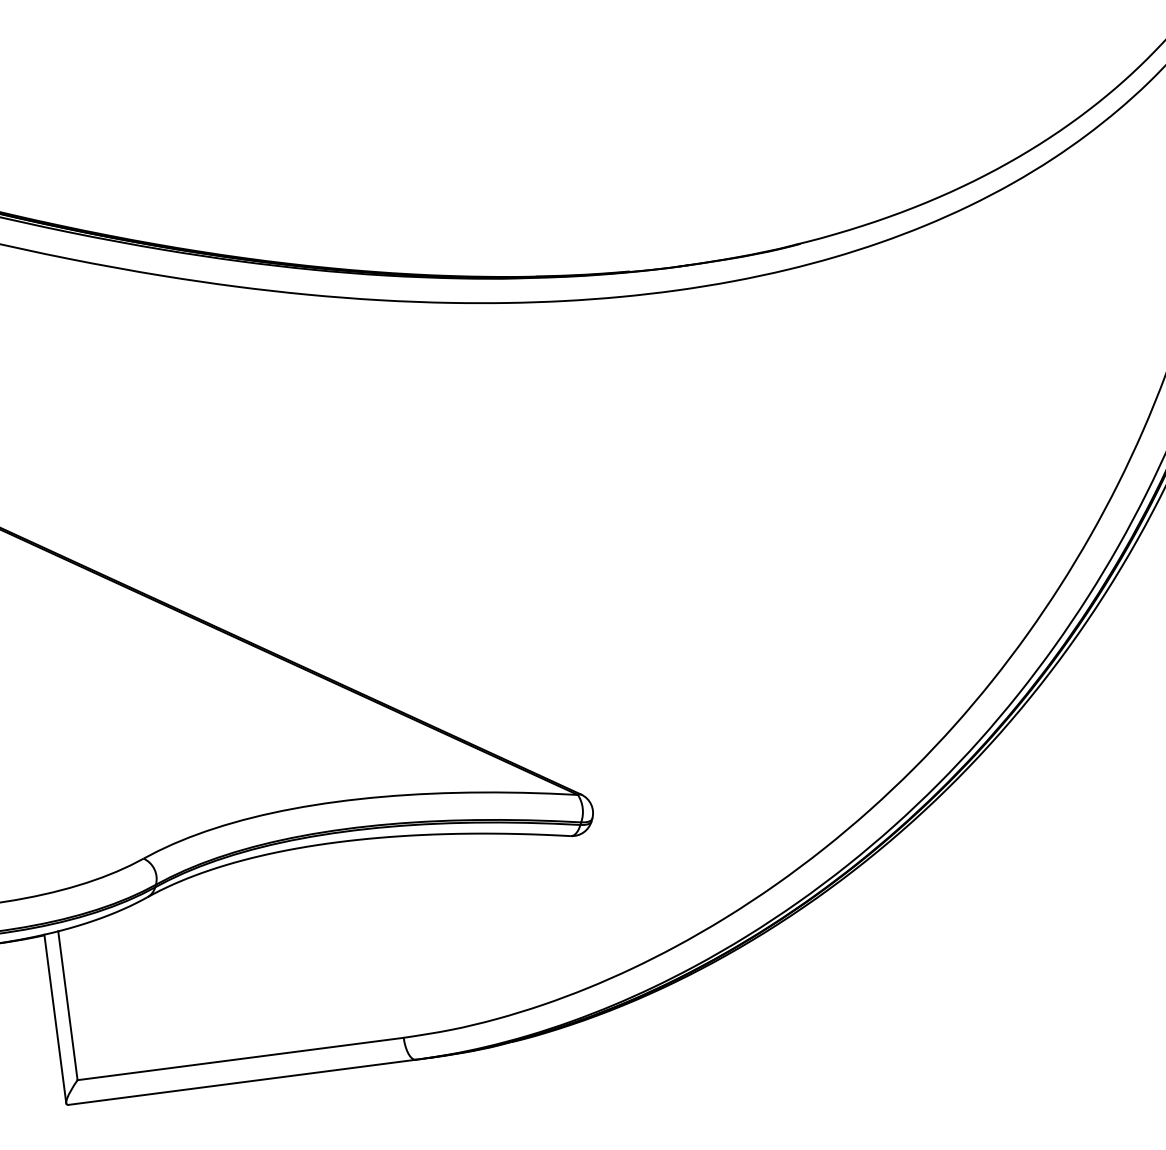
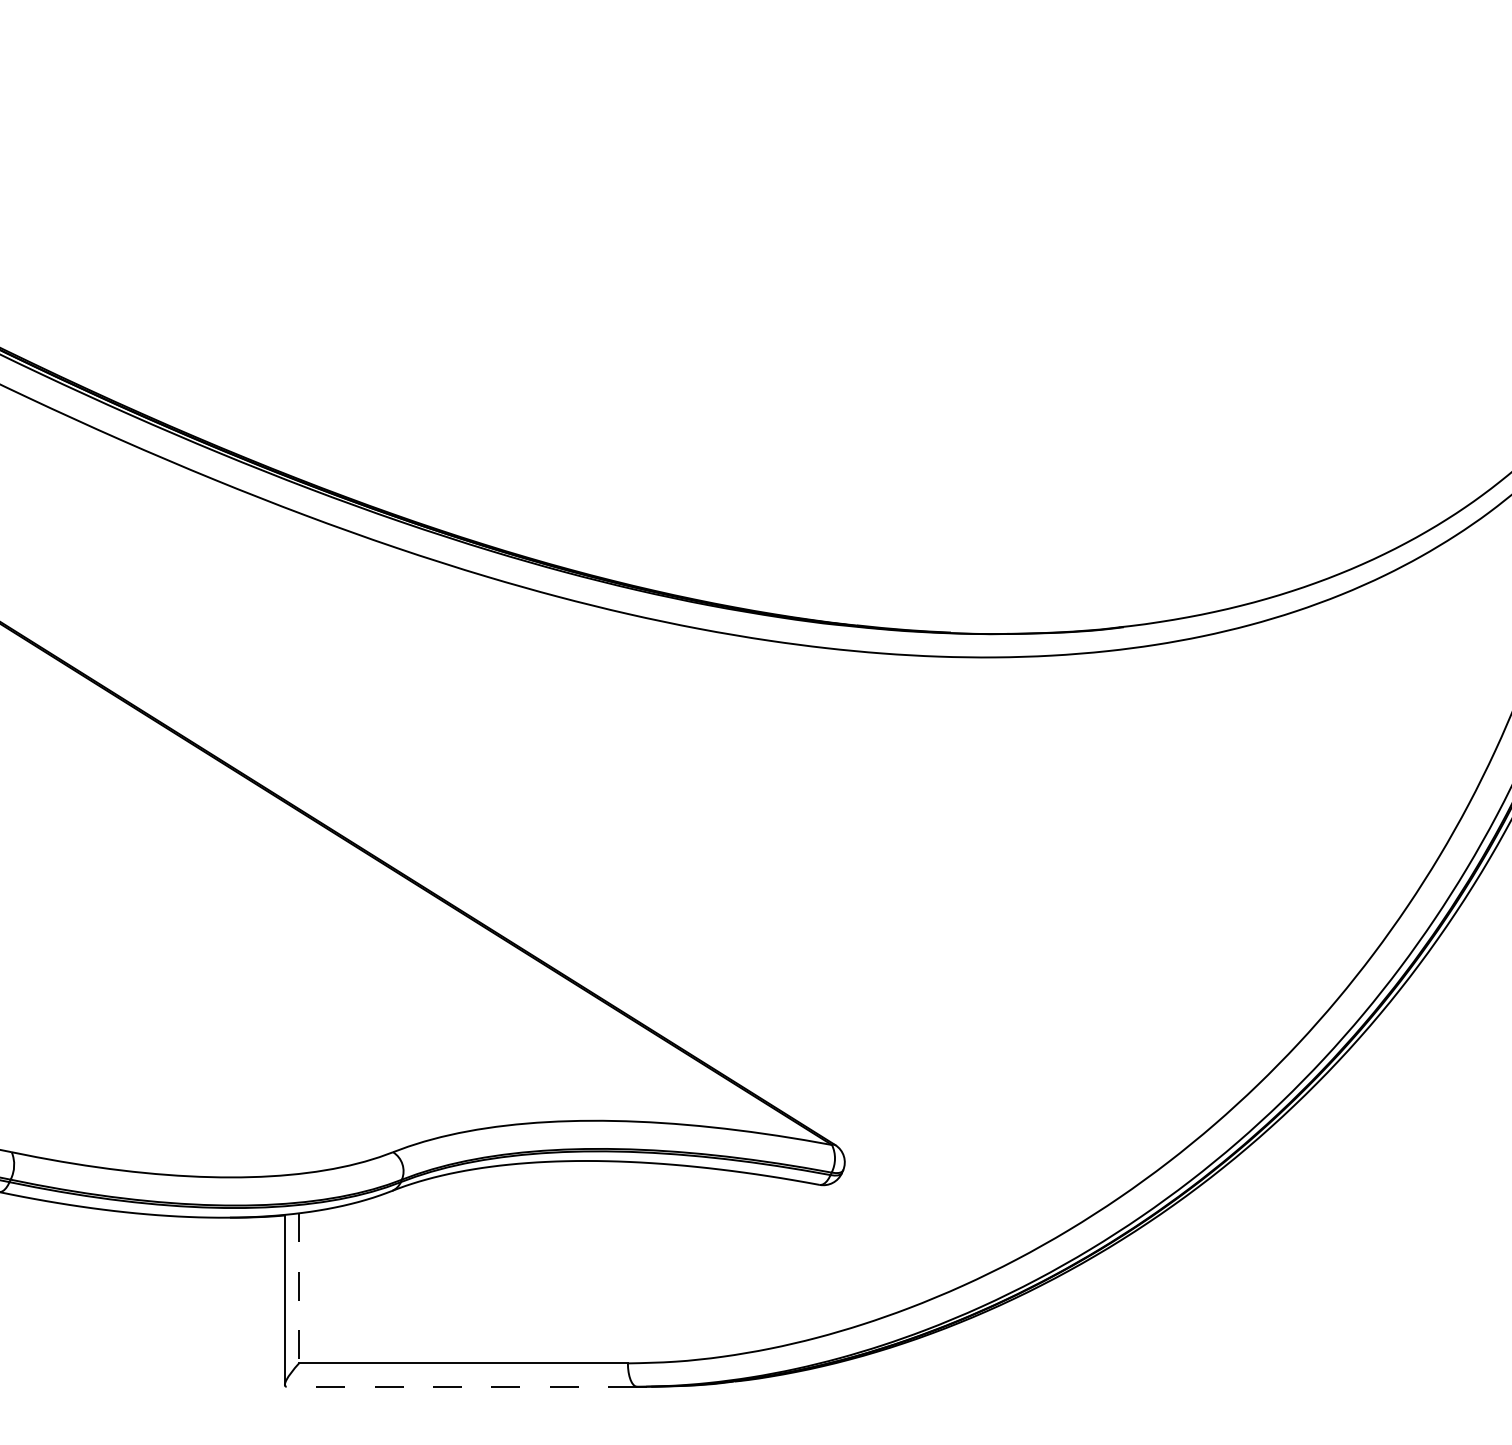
line: (68, 1005) -> (299, 1288), solid -> dashed
line: (241, 1082) -> (461, 1386), solid -> dashed

